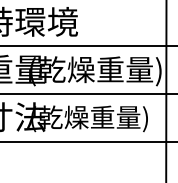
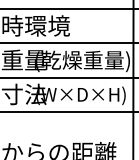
text: (96, 118) -> (83, 95), (乾燥重量) -> (W×D×H)

